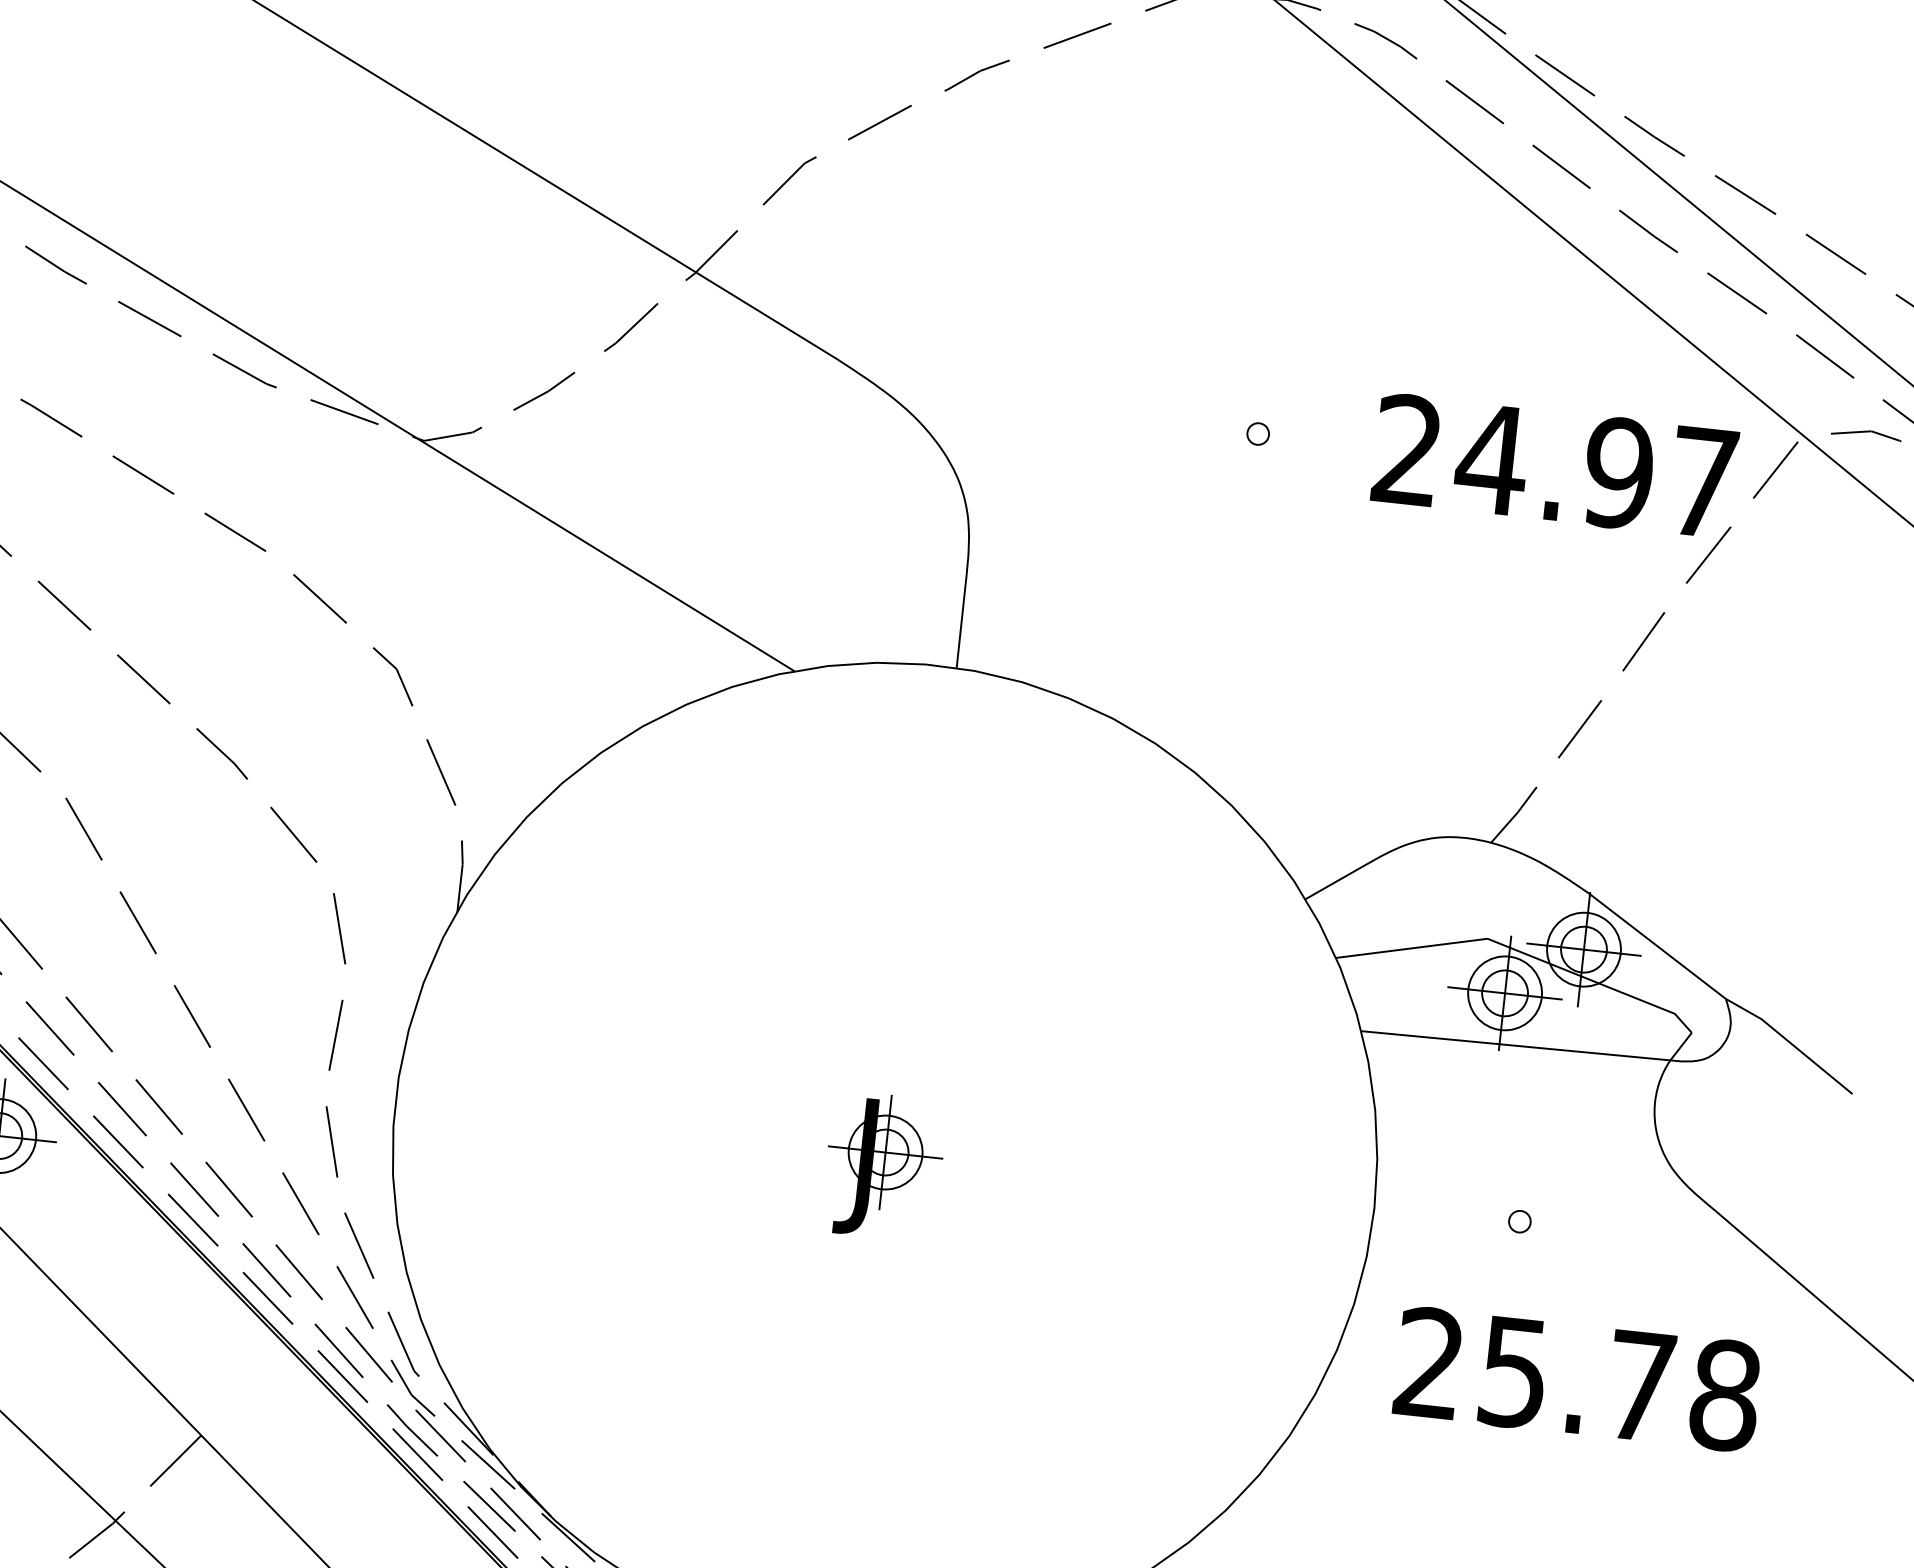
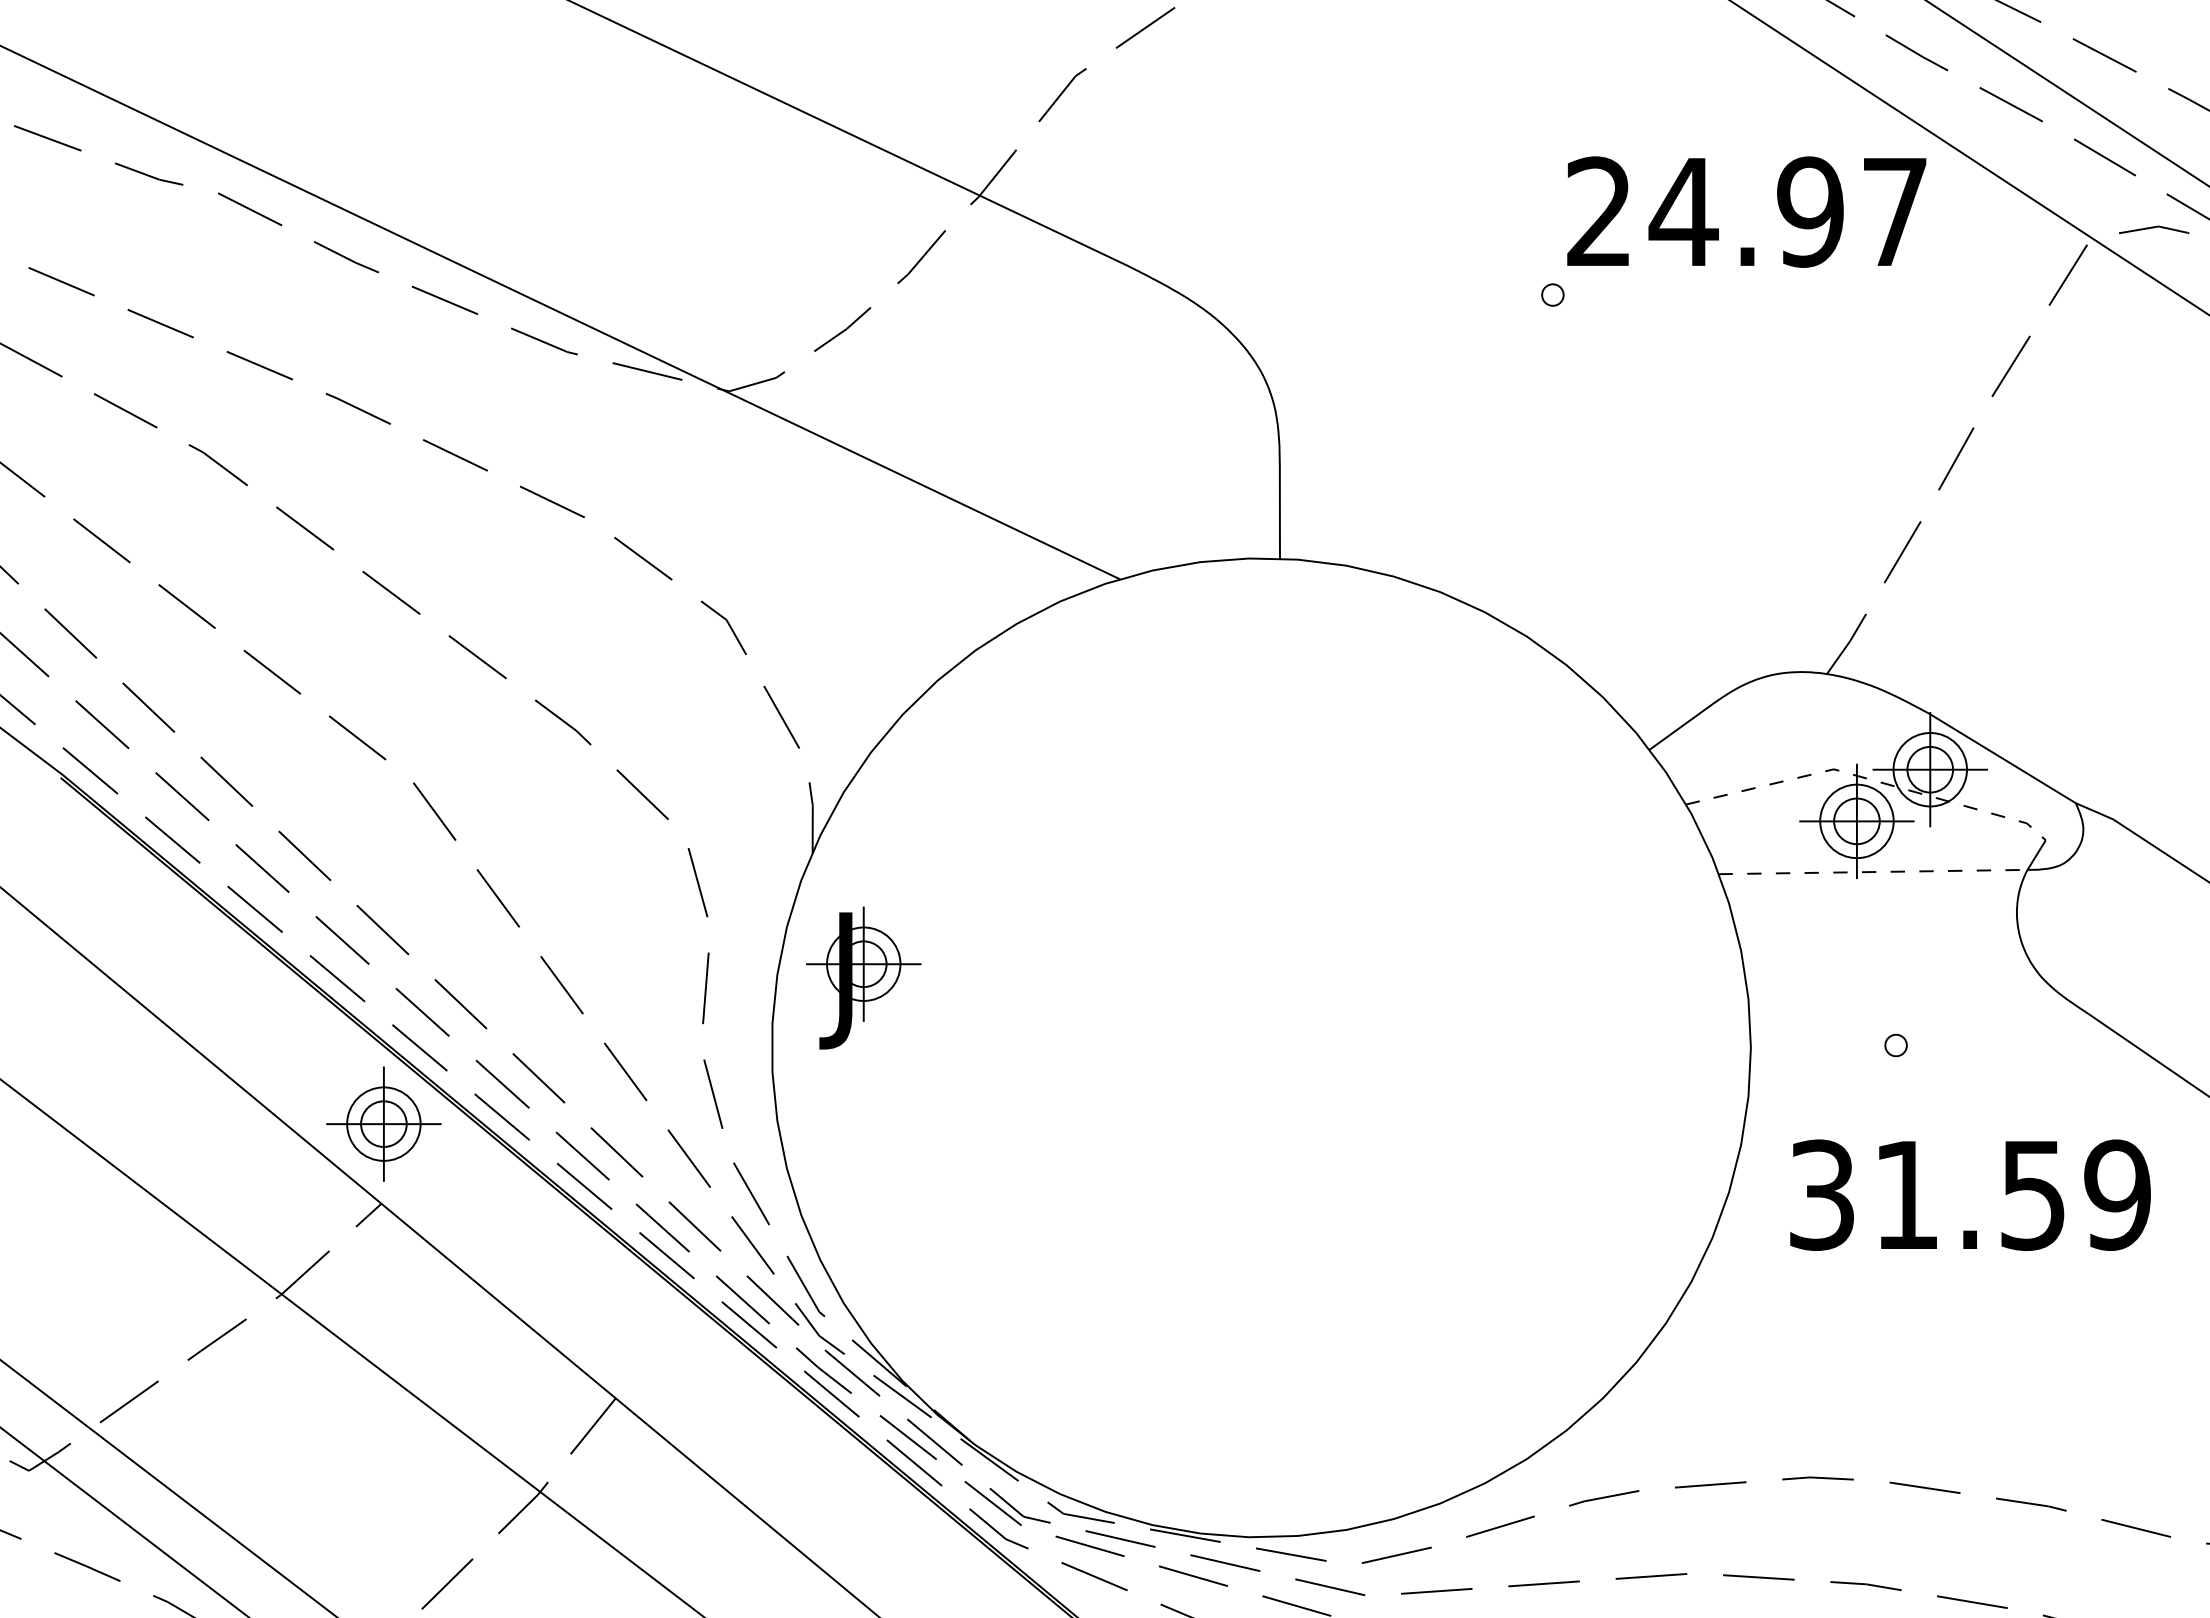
text: (1554, 465) -> (1746, 211), moved
line: (1522, 952) -> (1869, 779), solid -> dashed
line: (1516, 1046) -> (1873, 872), solid -> dashed
part: (883, 1165) -> (863, 977), moved
text: (1578, 1378) -> (1970, 1194), 25.78 -> 31.59

